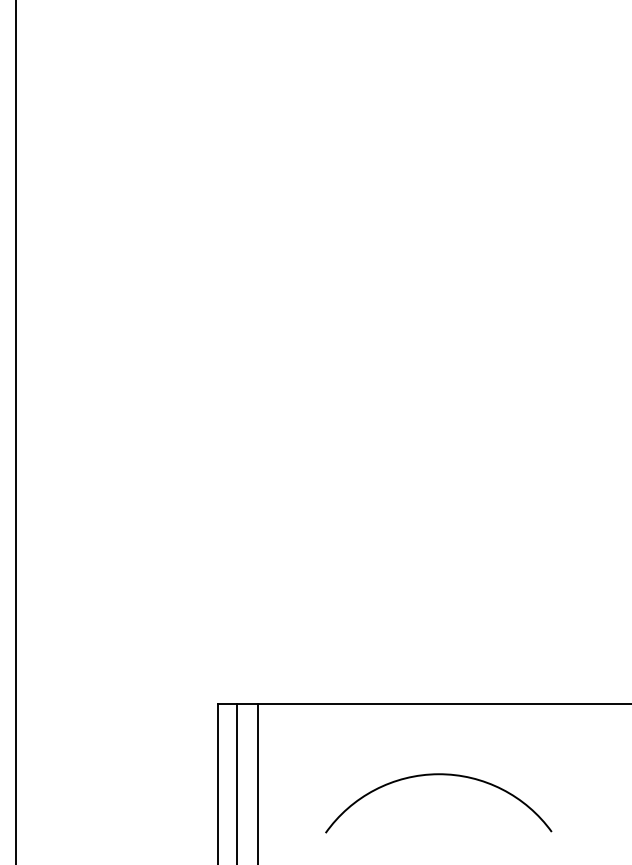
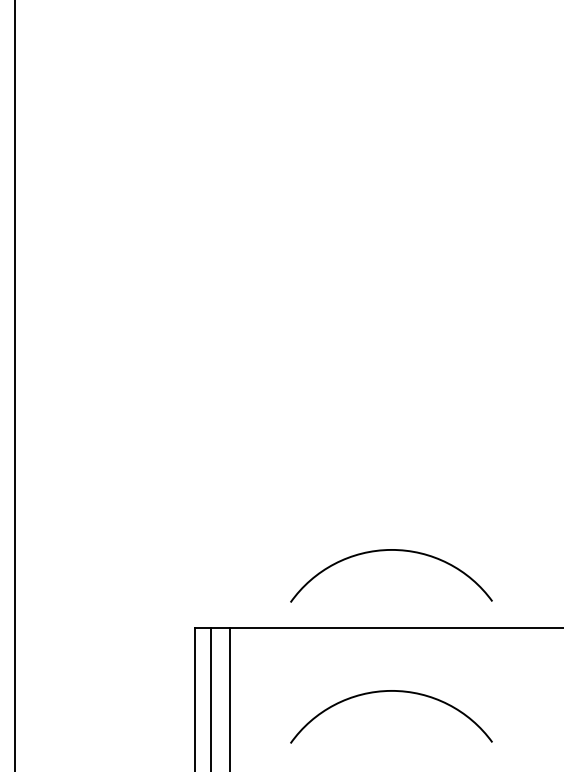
arc: (438, 617) -> (391, 551), added

